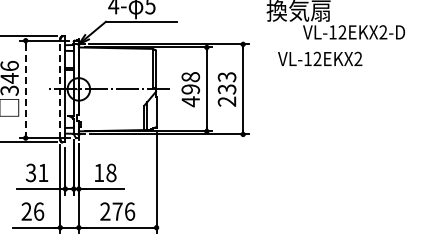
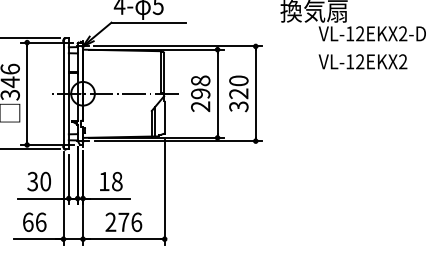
text: (320, 58) -> (363, 61), moved
line: (25, 89) -> (26, 93), dashed -> solid
line: (60, 89) -> (63, 93), dashed -> solid
text: (227, 89) -> (239, 93), 233 -> 320
text: (190, 101) -> (200, 106), 498 -> 298
text: (43, 172) -> (45, 181), 31 -> 30
text: (26, 211) -> (27, 222), 26 -> 66

